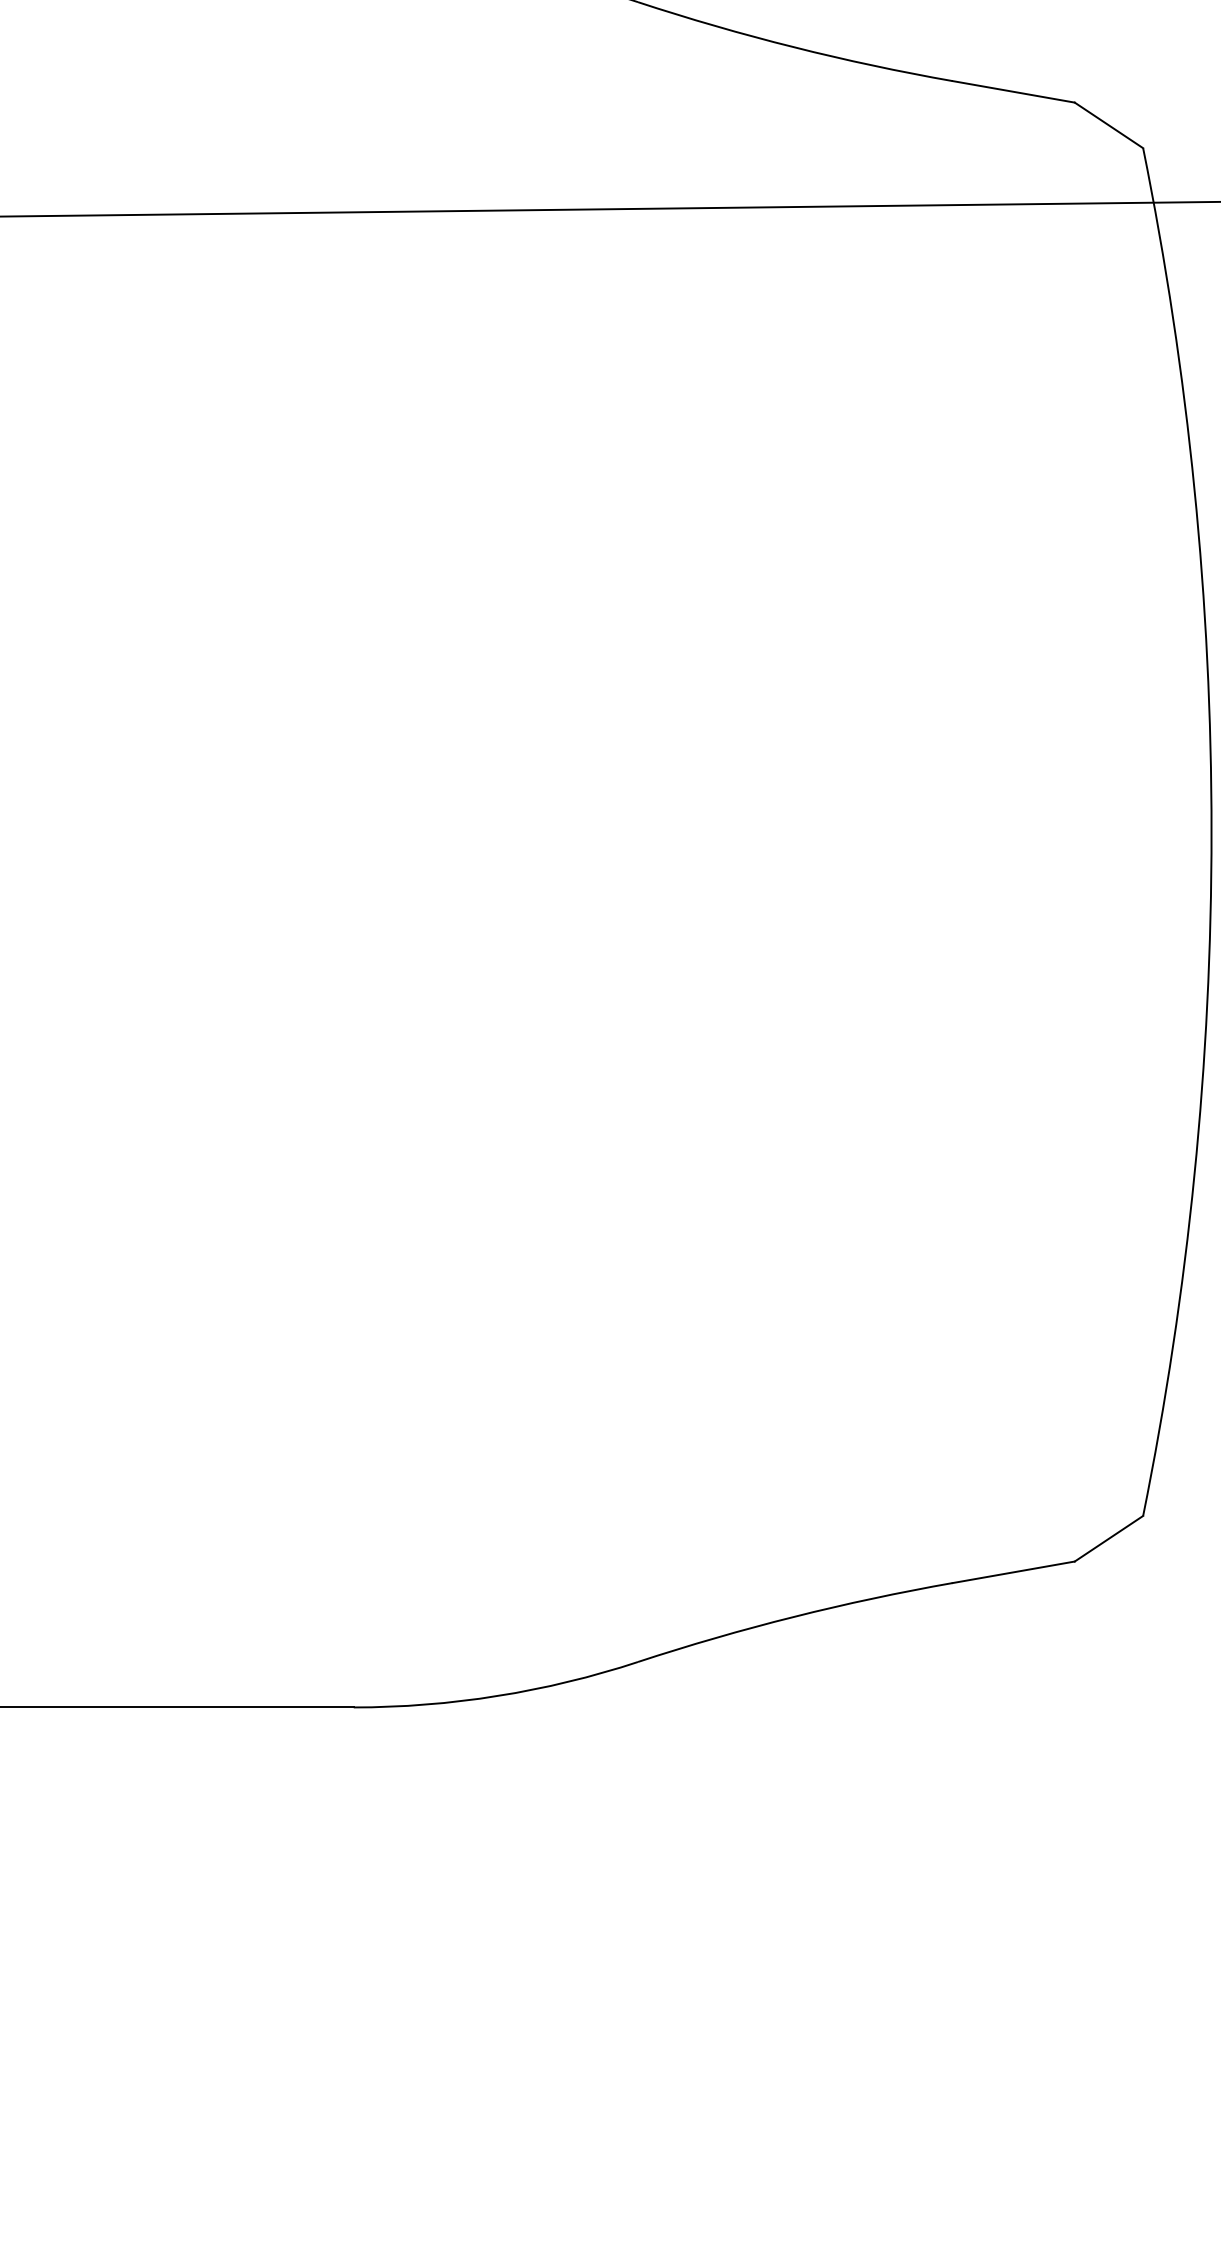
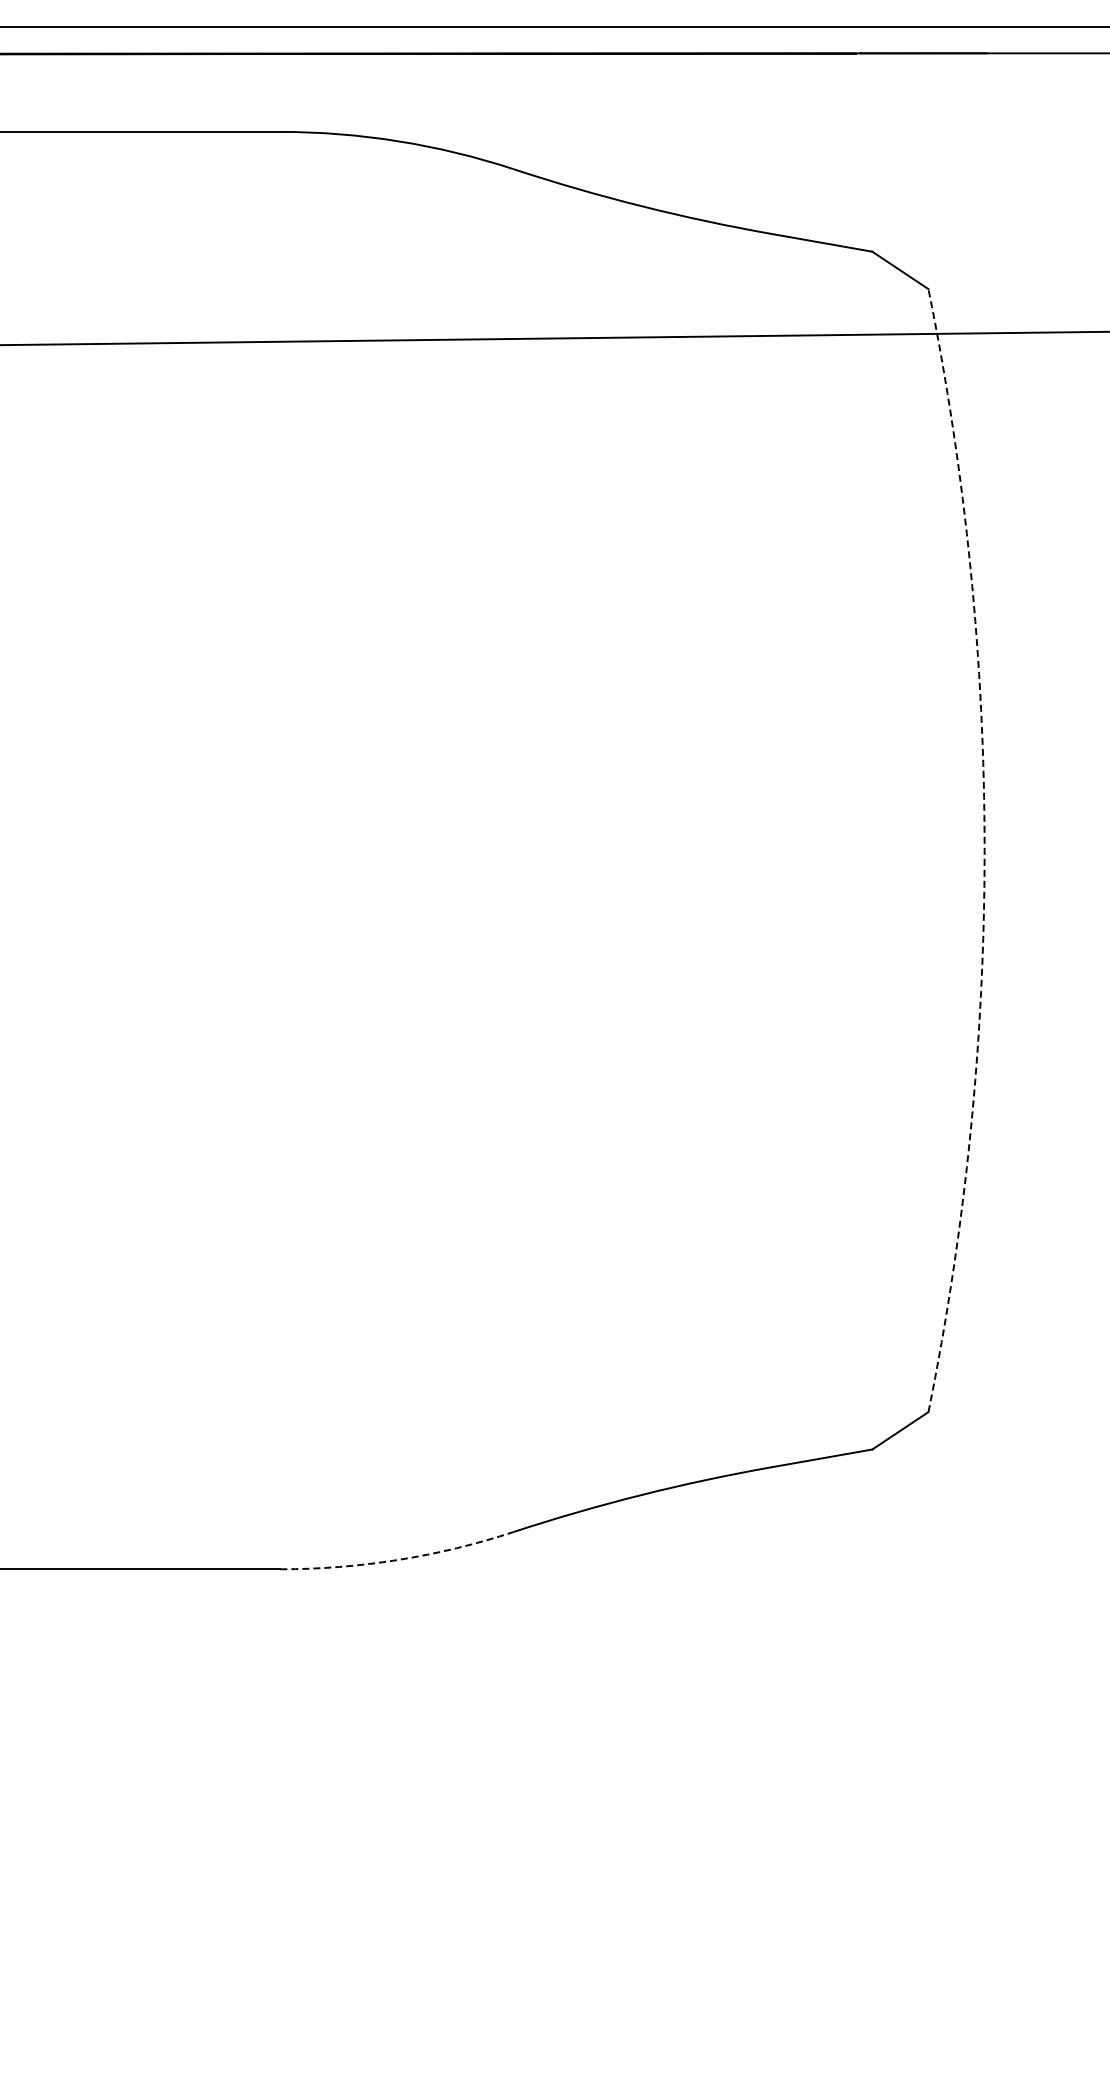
arc: (1211, 831) -> (984, 850), solid -> dashed
arc: (497, 1695) -> (398, 1559), solid -> dashed

